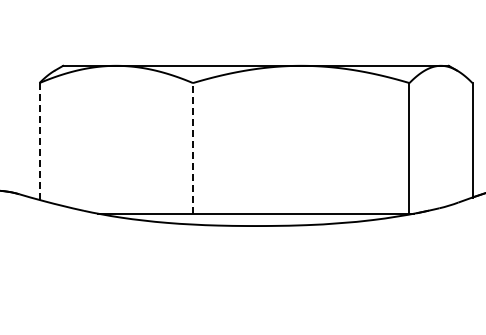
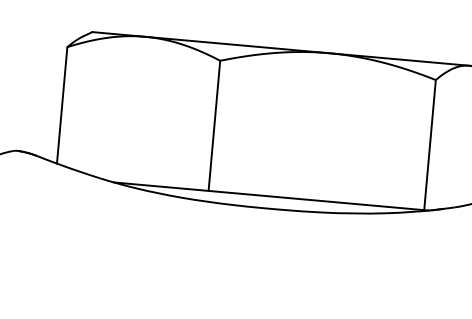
line: (39, 141) -> (62, 105), dashed -> solid
line: (193, 147) -> (214, 125), dashed -> solid

